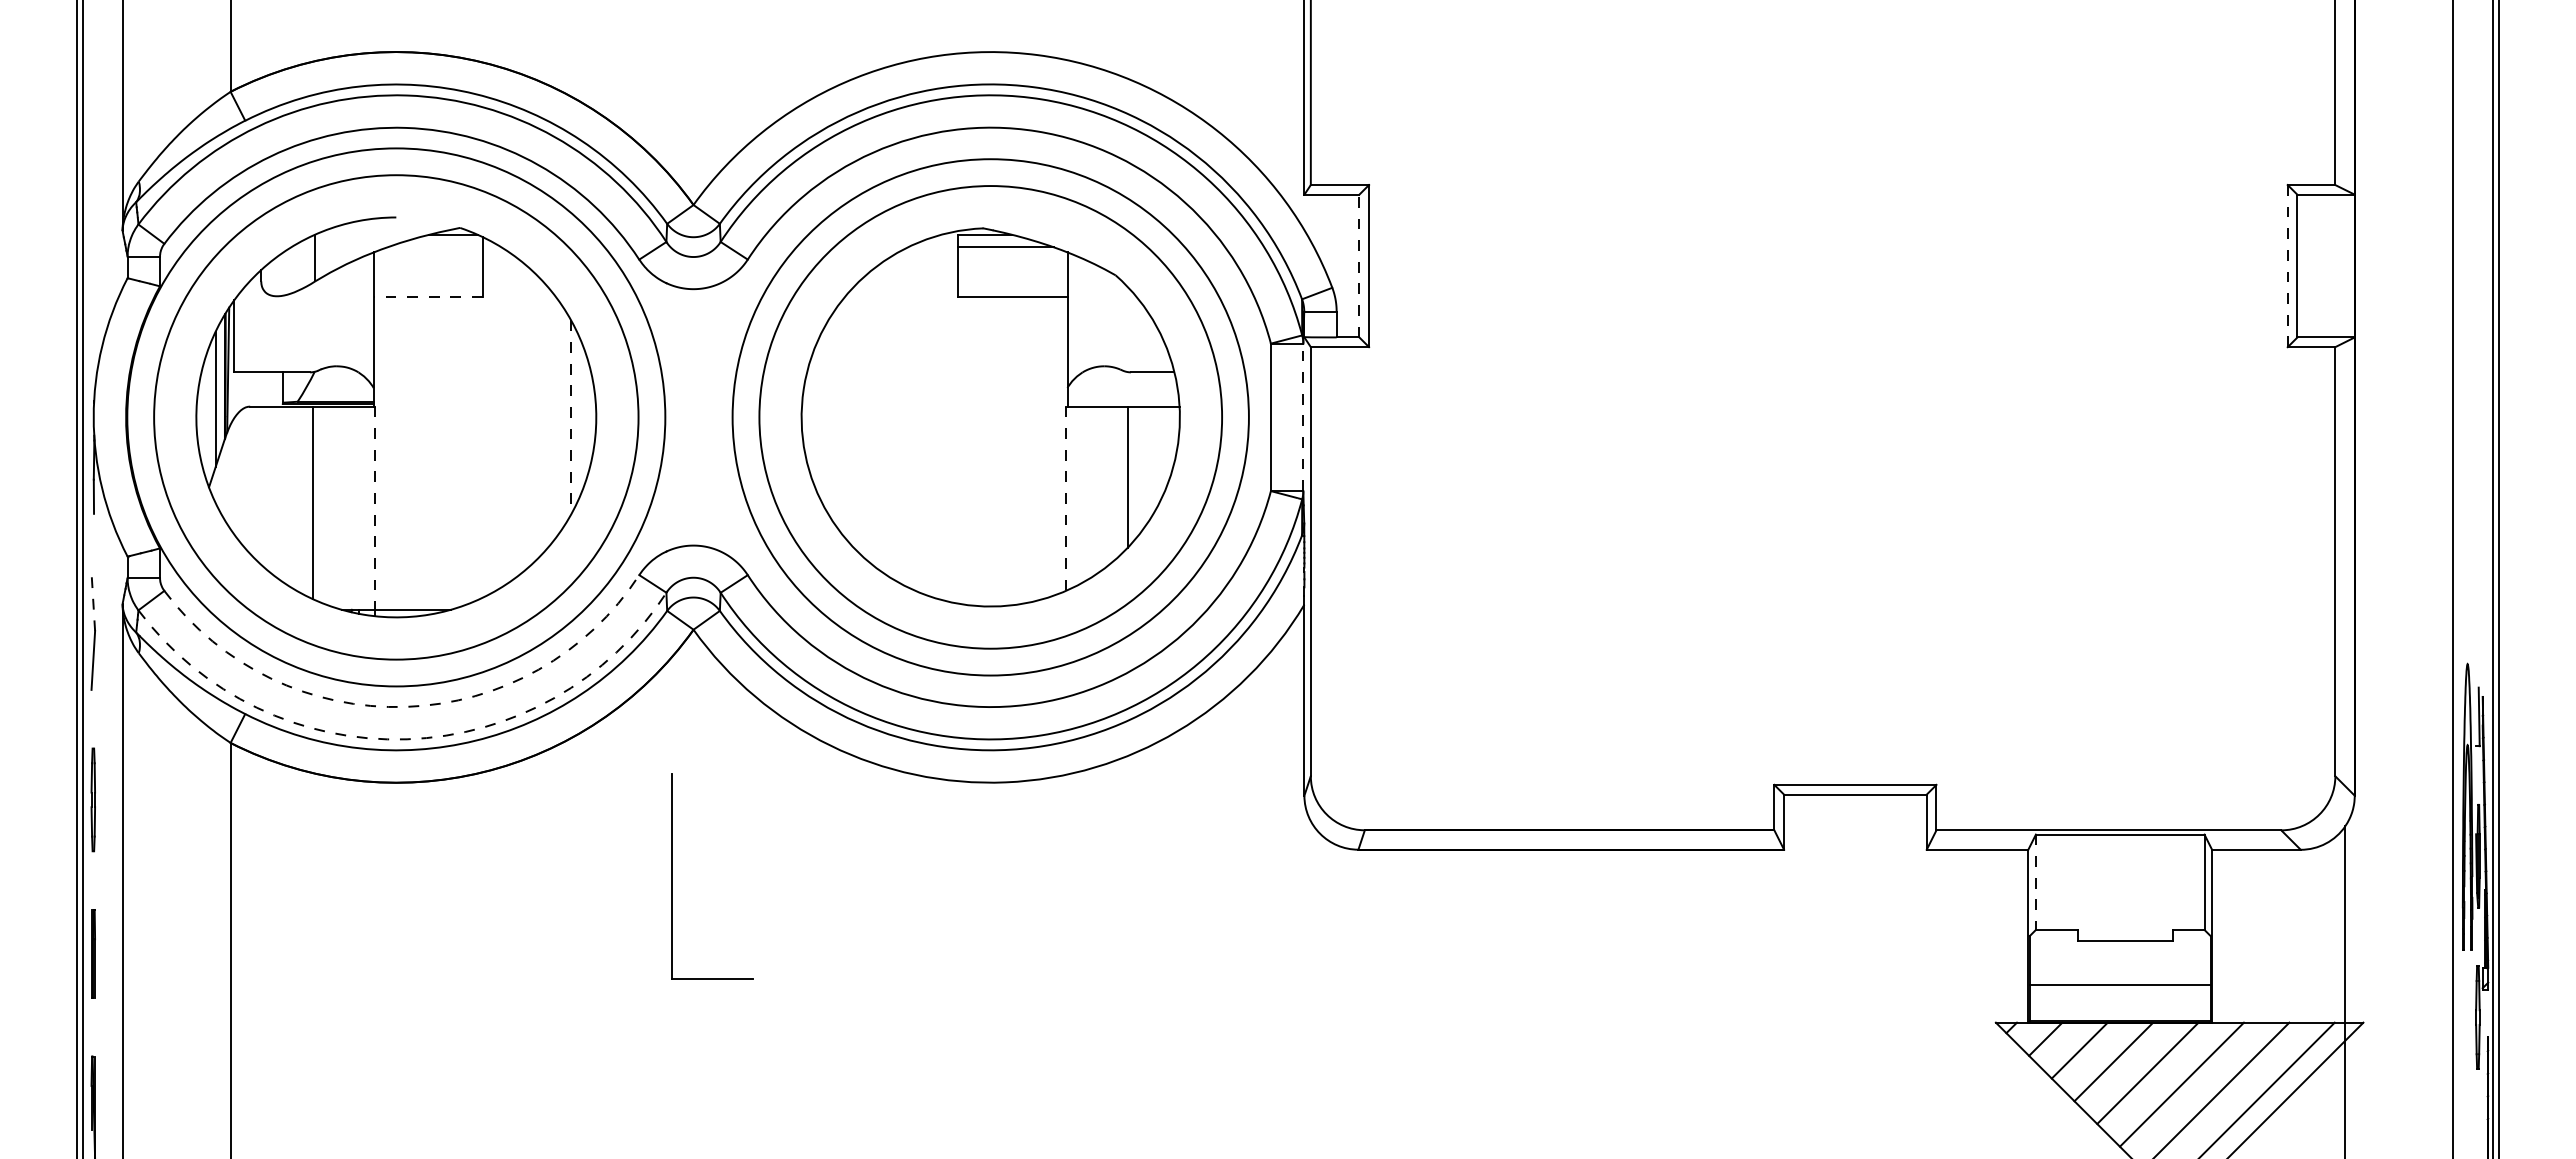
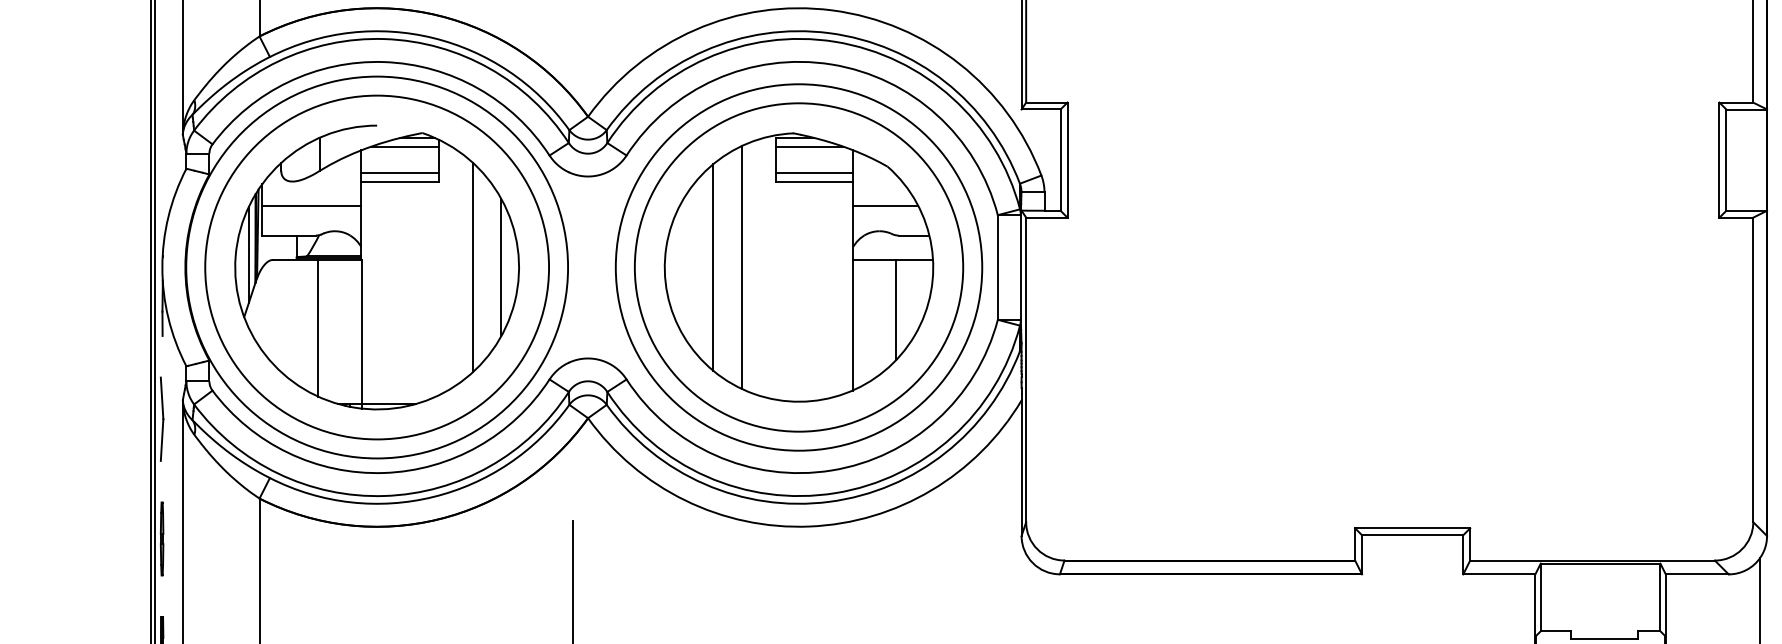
line: (434, 247) -> (404, 146), added
line: (1359, 265) -> (1060, 159), dashed -> solid
line: (2287, 266) -> (1719, 160), dashed -> solid
line: (427, 284) -> (399, 173), added
line: (1012, 284) -> (814, 173), added
line: (428, 297) -> (399, 182), dashed -> solid
line: (303, 330) -> (311, 205), added
line: (1112, 330) -> (885, 205), added
line: (869, 416) -> (712, 266), added
line: (531, 417) -> (473, 267), added
line: (571, 417) -> (501, 267), dashed -> solid
line: (909, 417) -> (741, 267), added
line: (1303, 417) -> (1020, 267), dashed -> solid
line: (1066, 499) -> (852, 325), dashed -> solid
line: (374, 508) -> (361, 332), dashed -> solid
line: (93, 601) -> (162, 398), dashed -> solid
arc: (405, 706) -> (383, 472), dashed -> solid
arc: (407, 739) -> (385, 496), dashed -> solid
line: (2035, 882) -> (1540, 597), dashed -> solid

